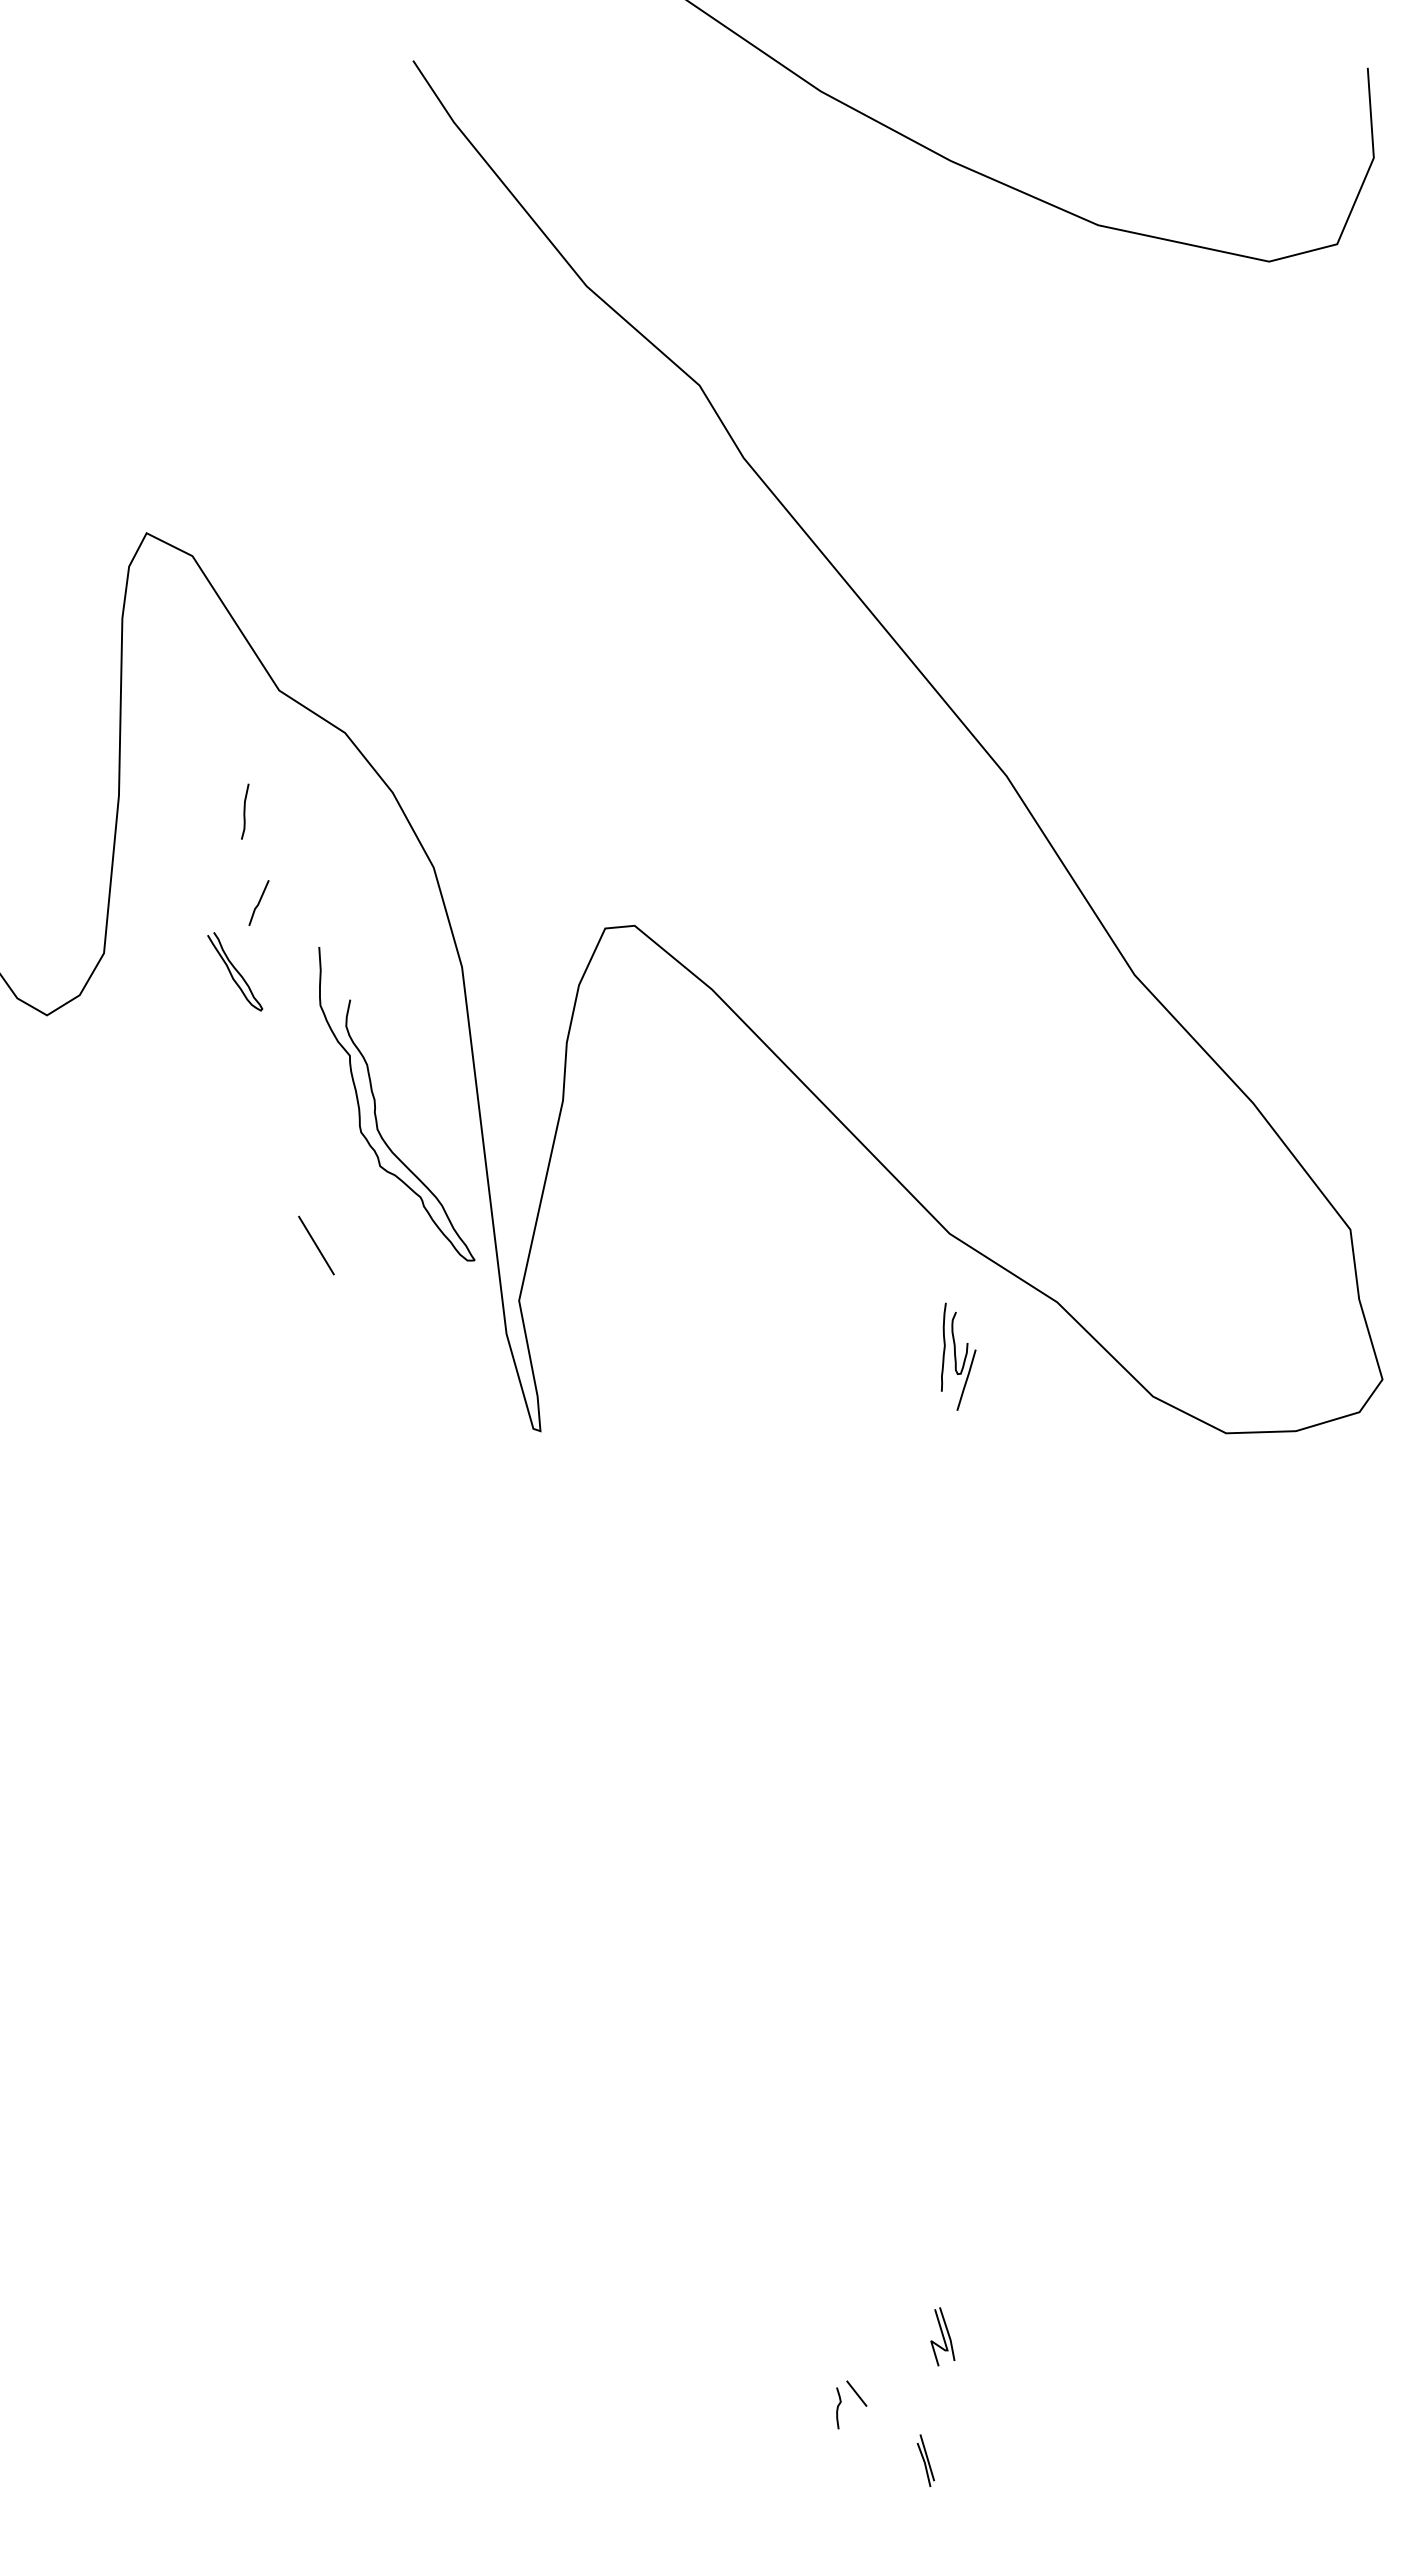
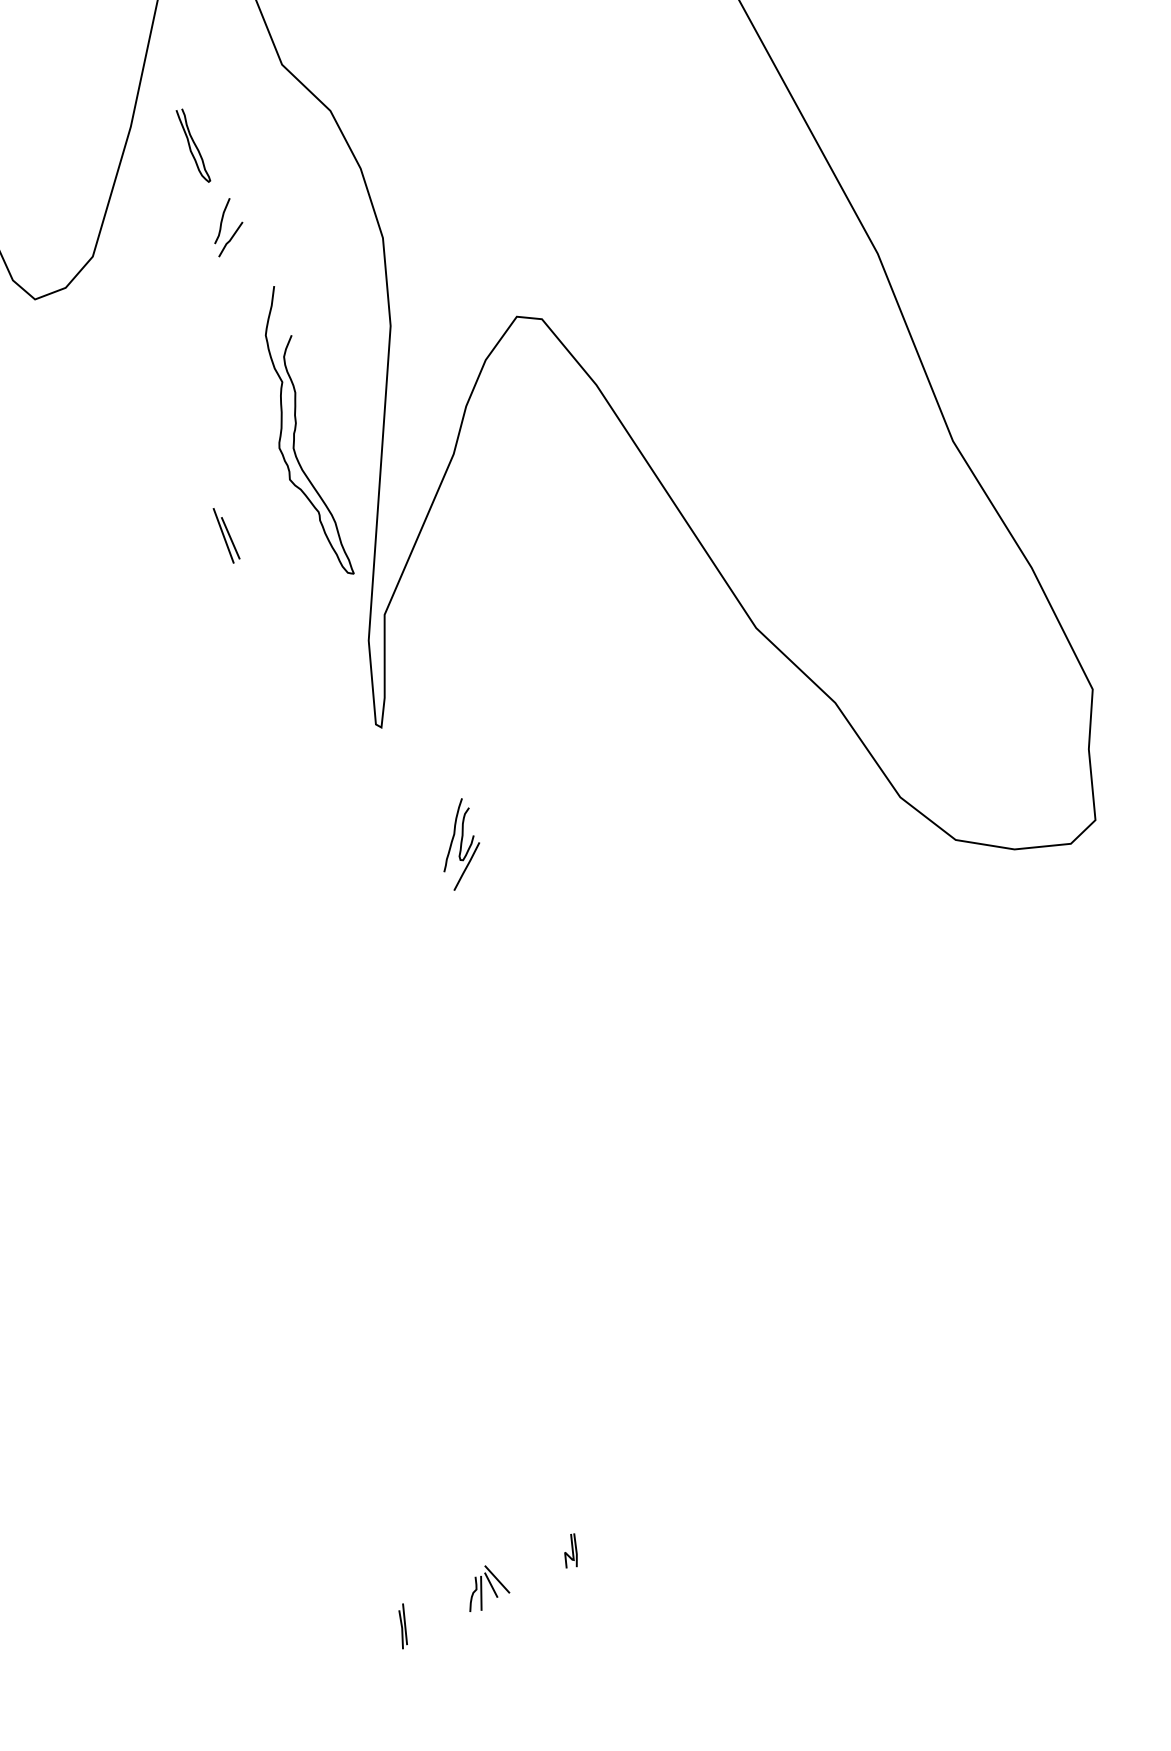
curve: (245, 811) -> (222, 220), moved
curve: (235, 970) -> (193, 144), moved
line: (324, 1246) -> (230, 537), added
part: (958, 1356) -> (463, 845), moved
part: (942, 2336) -> (572, 1551), size x0.71
line: (862, 2385) -> (497, 1579), added
line: (847, 2405) -> (481, 1593), added
part: (925, 2460) -> (403, 1626), moved

